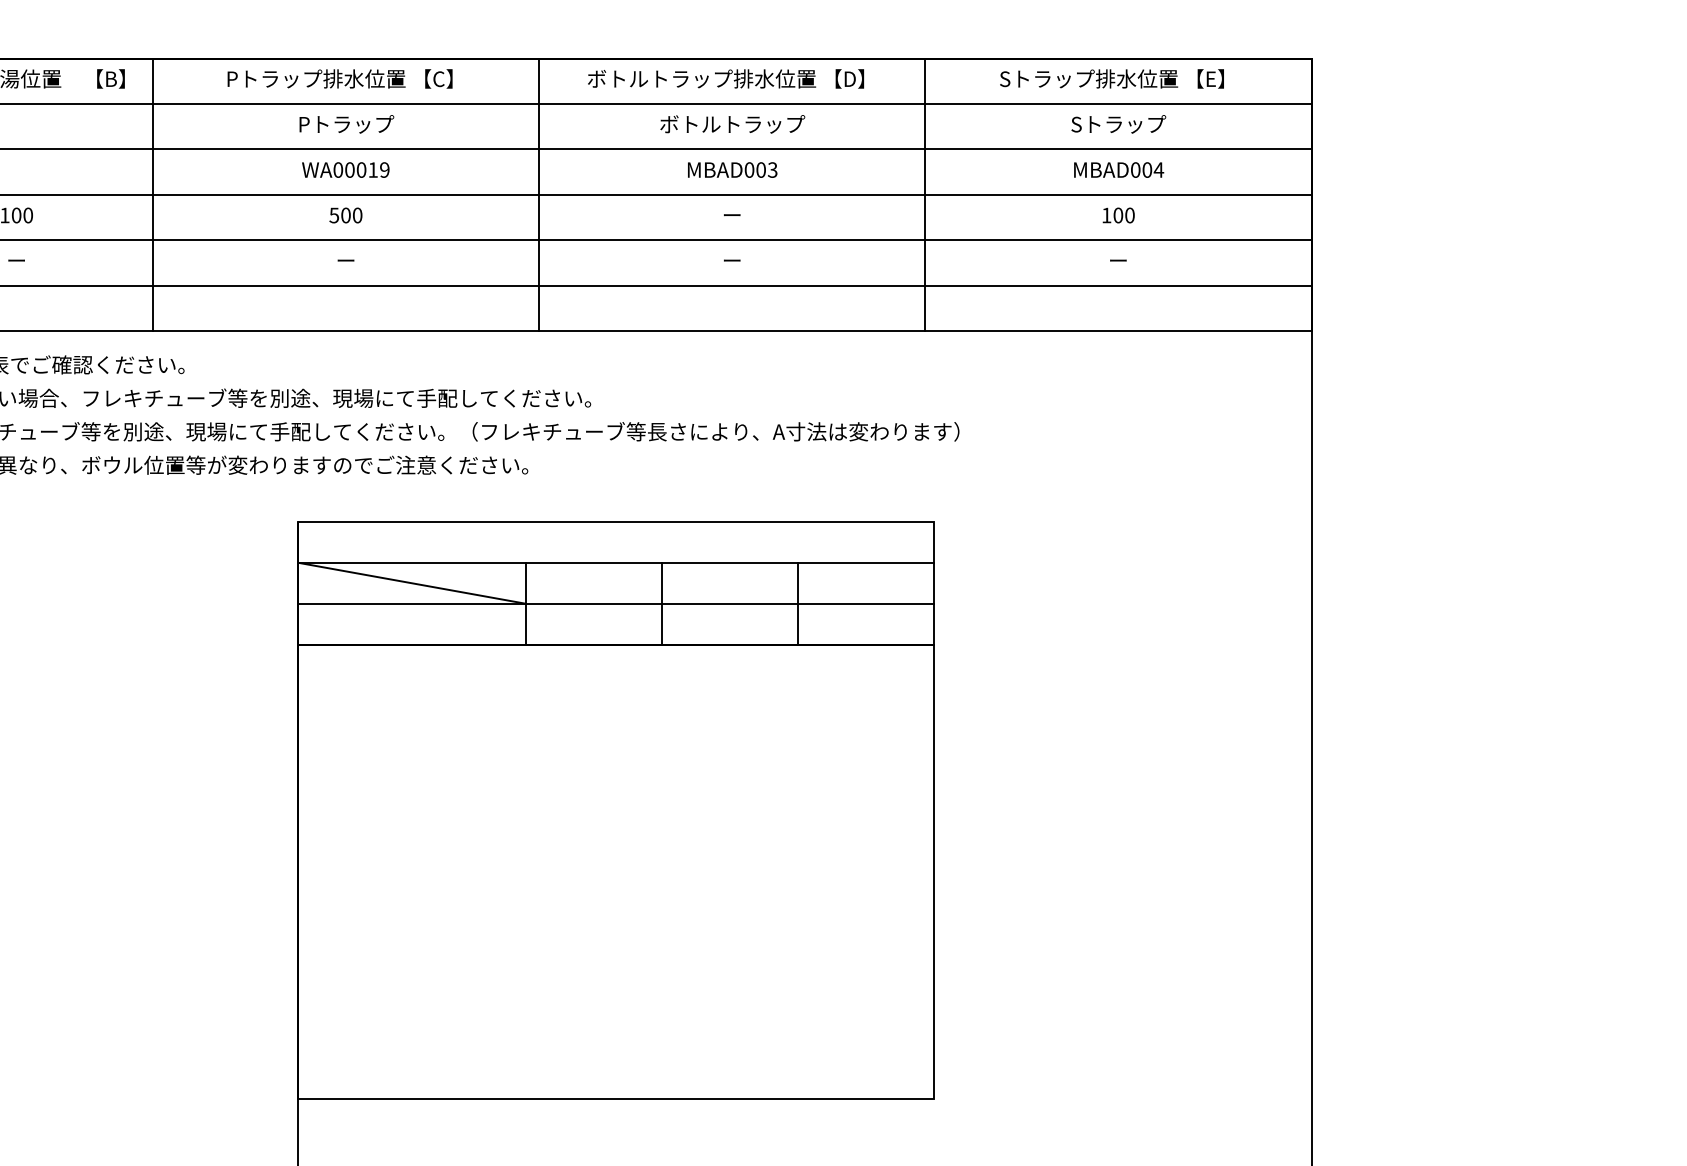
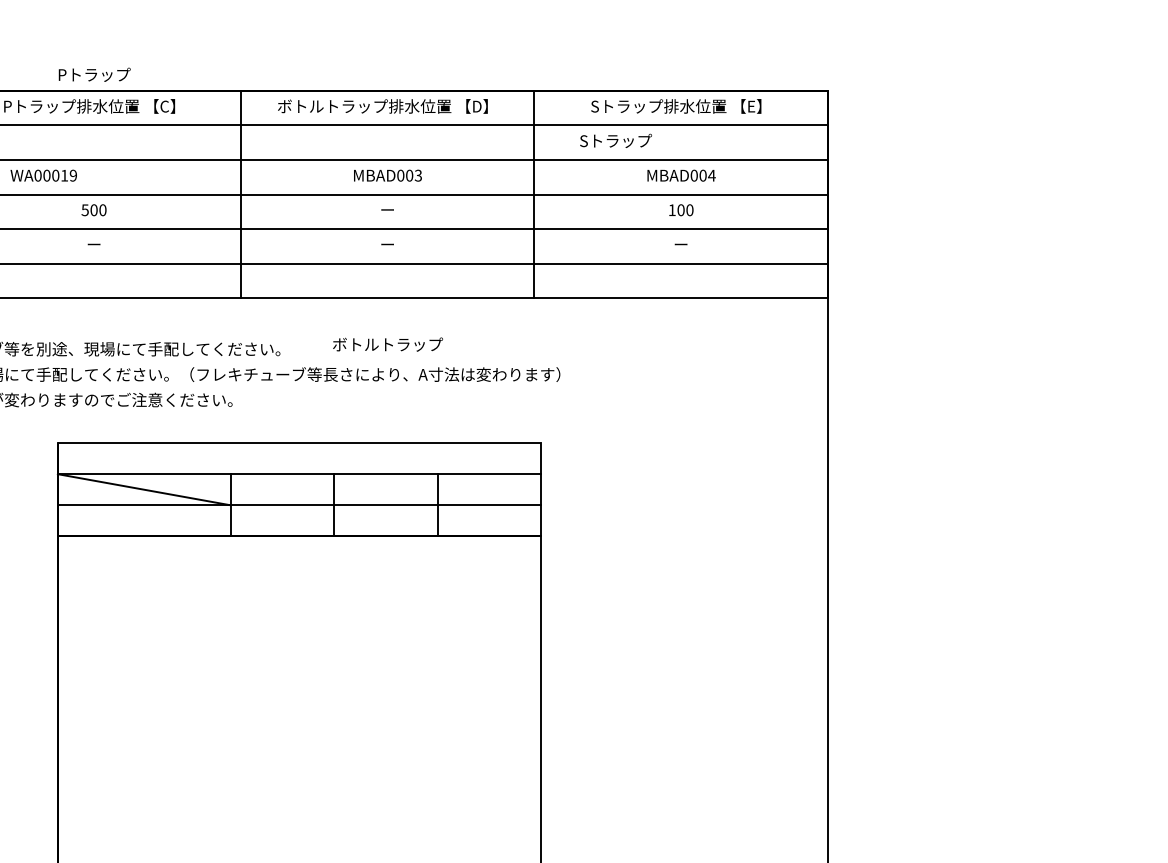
text: (346, 124) -> (94, 74), moved
text: (732, 124) -> (387, 344), moved
text: (1118, 124) -> (615, 141), moved
text: (345, 169) -> (43, 175), moved

